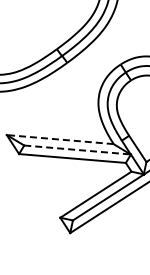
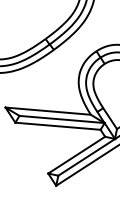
line: (60, 139) -> (48, 111), dashed -> solid
line: (77, 150) -> (61, 119), dashed -> solid

